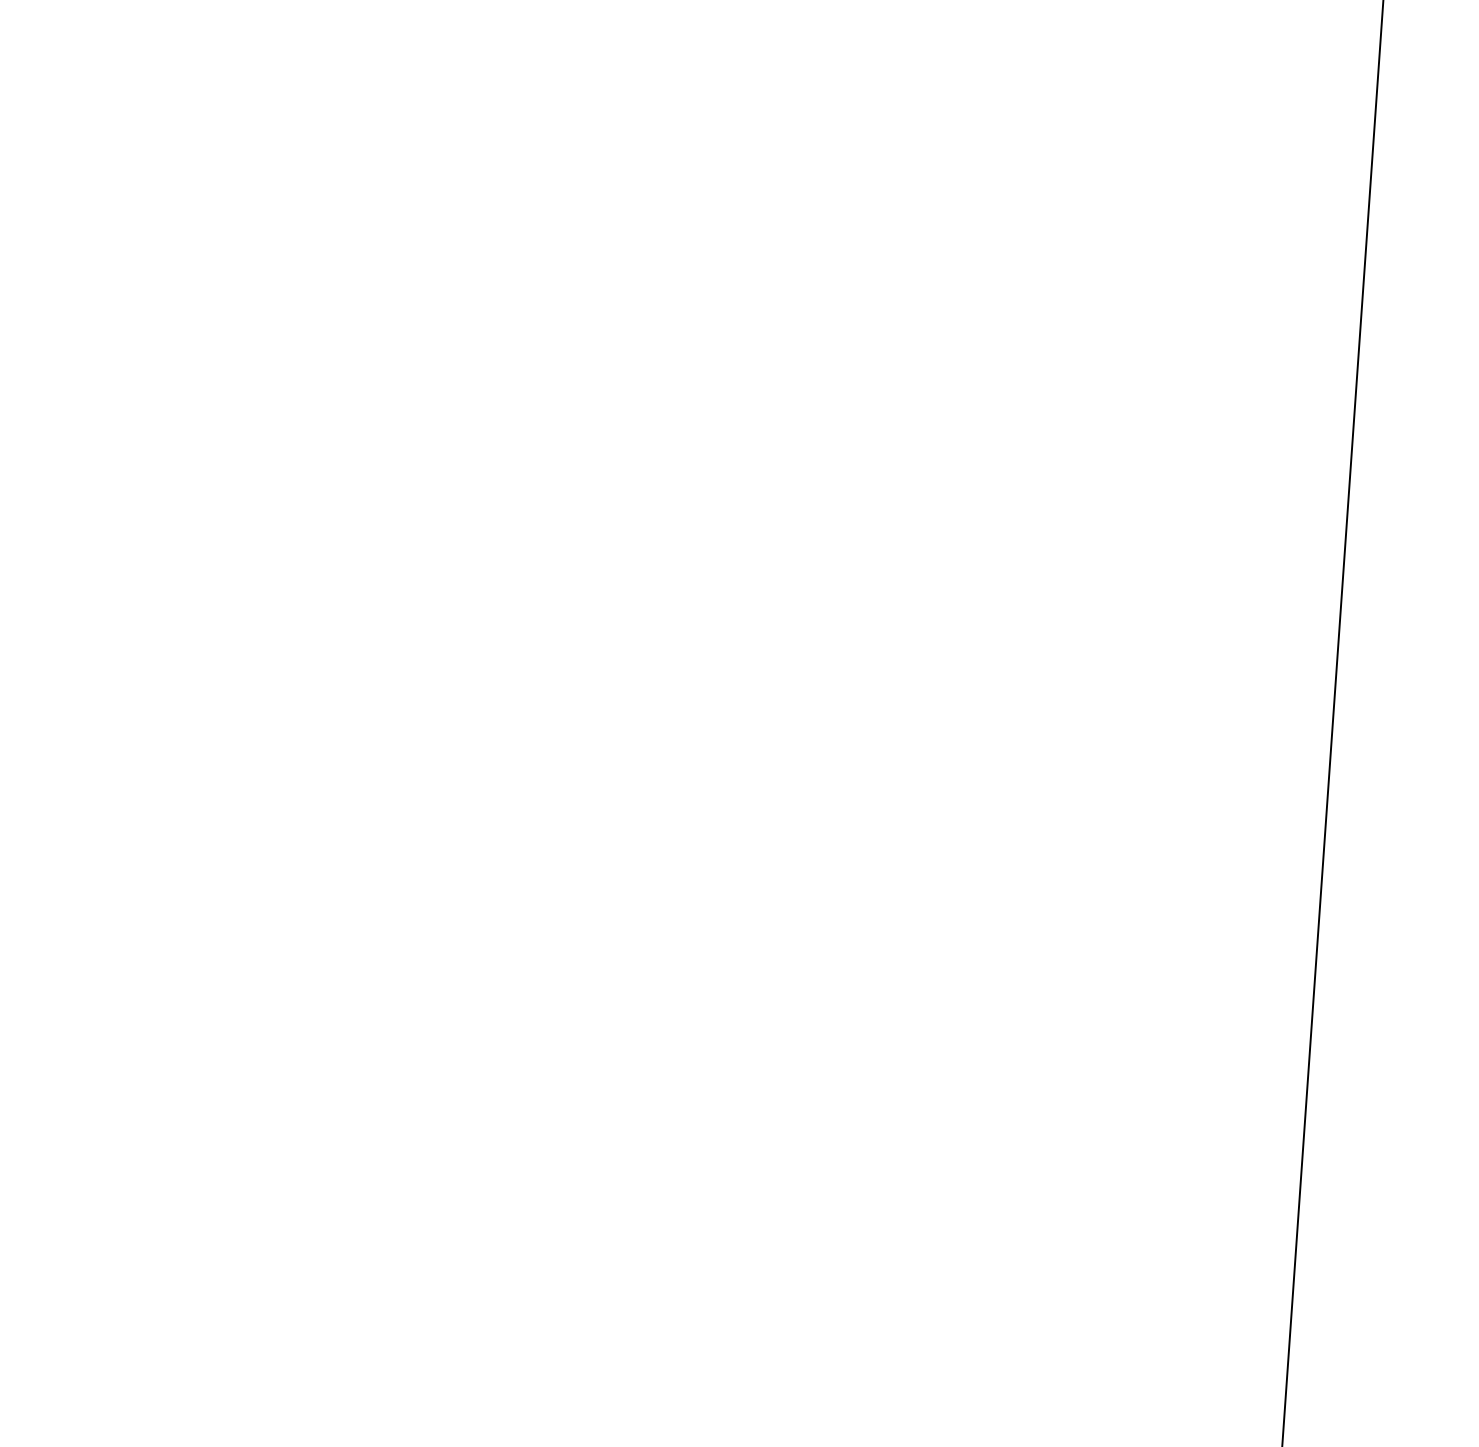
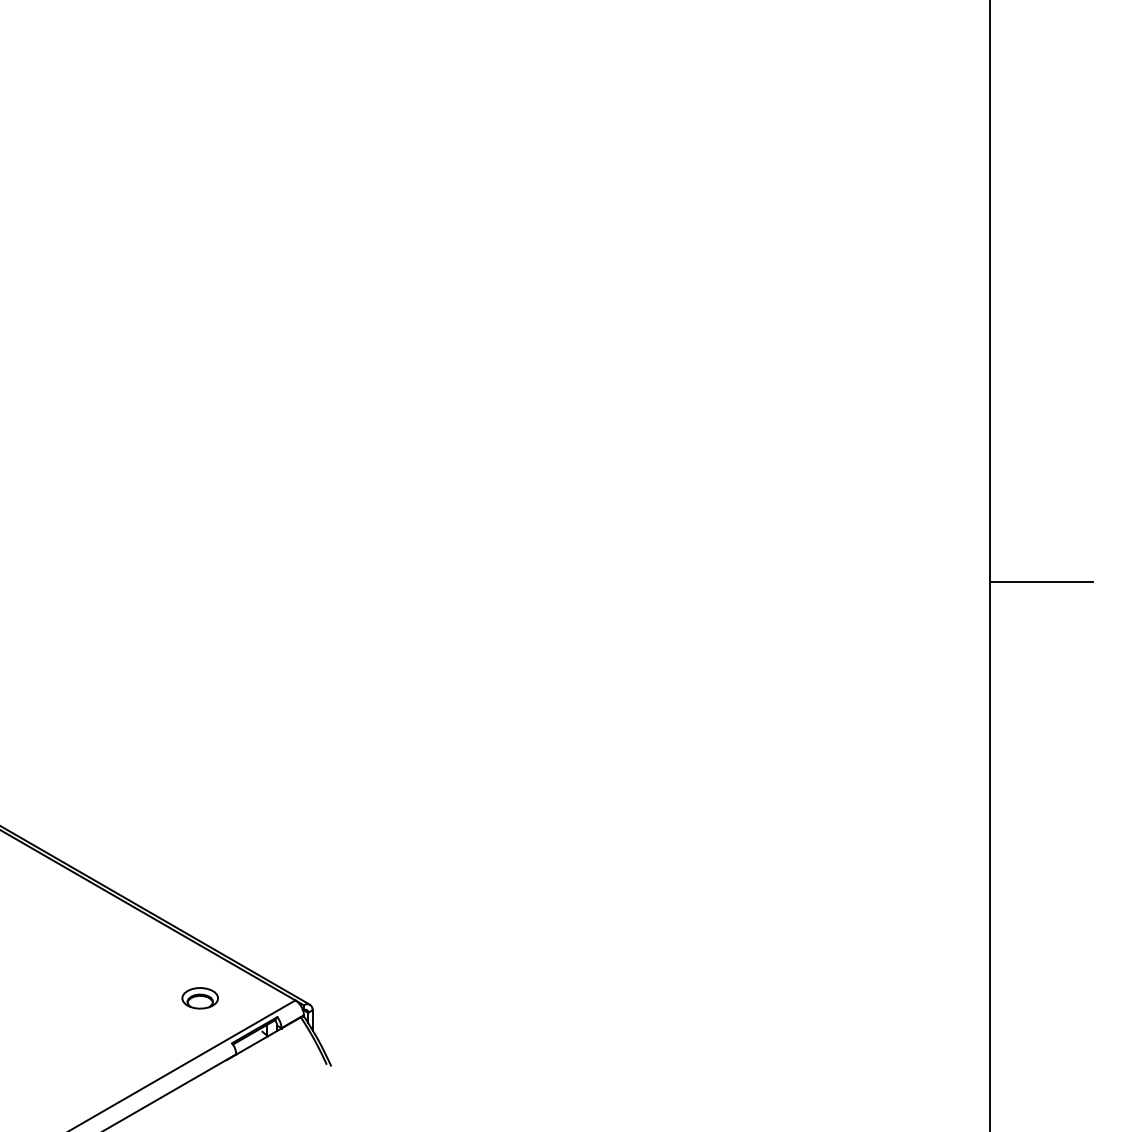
line: (1391, 1046) -> (1041, 582), added

